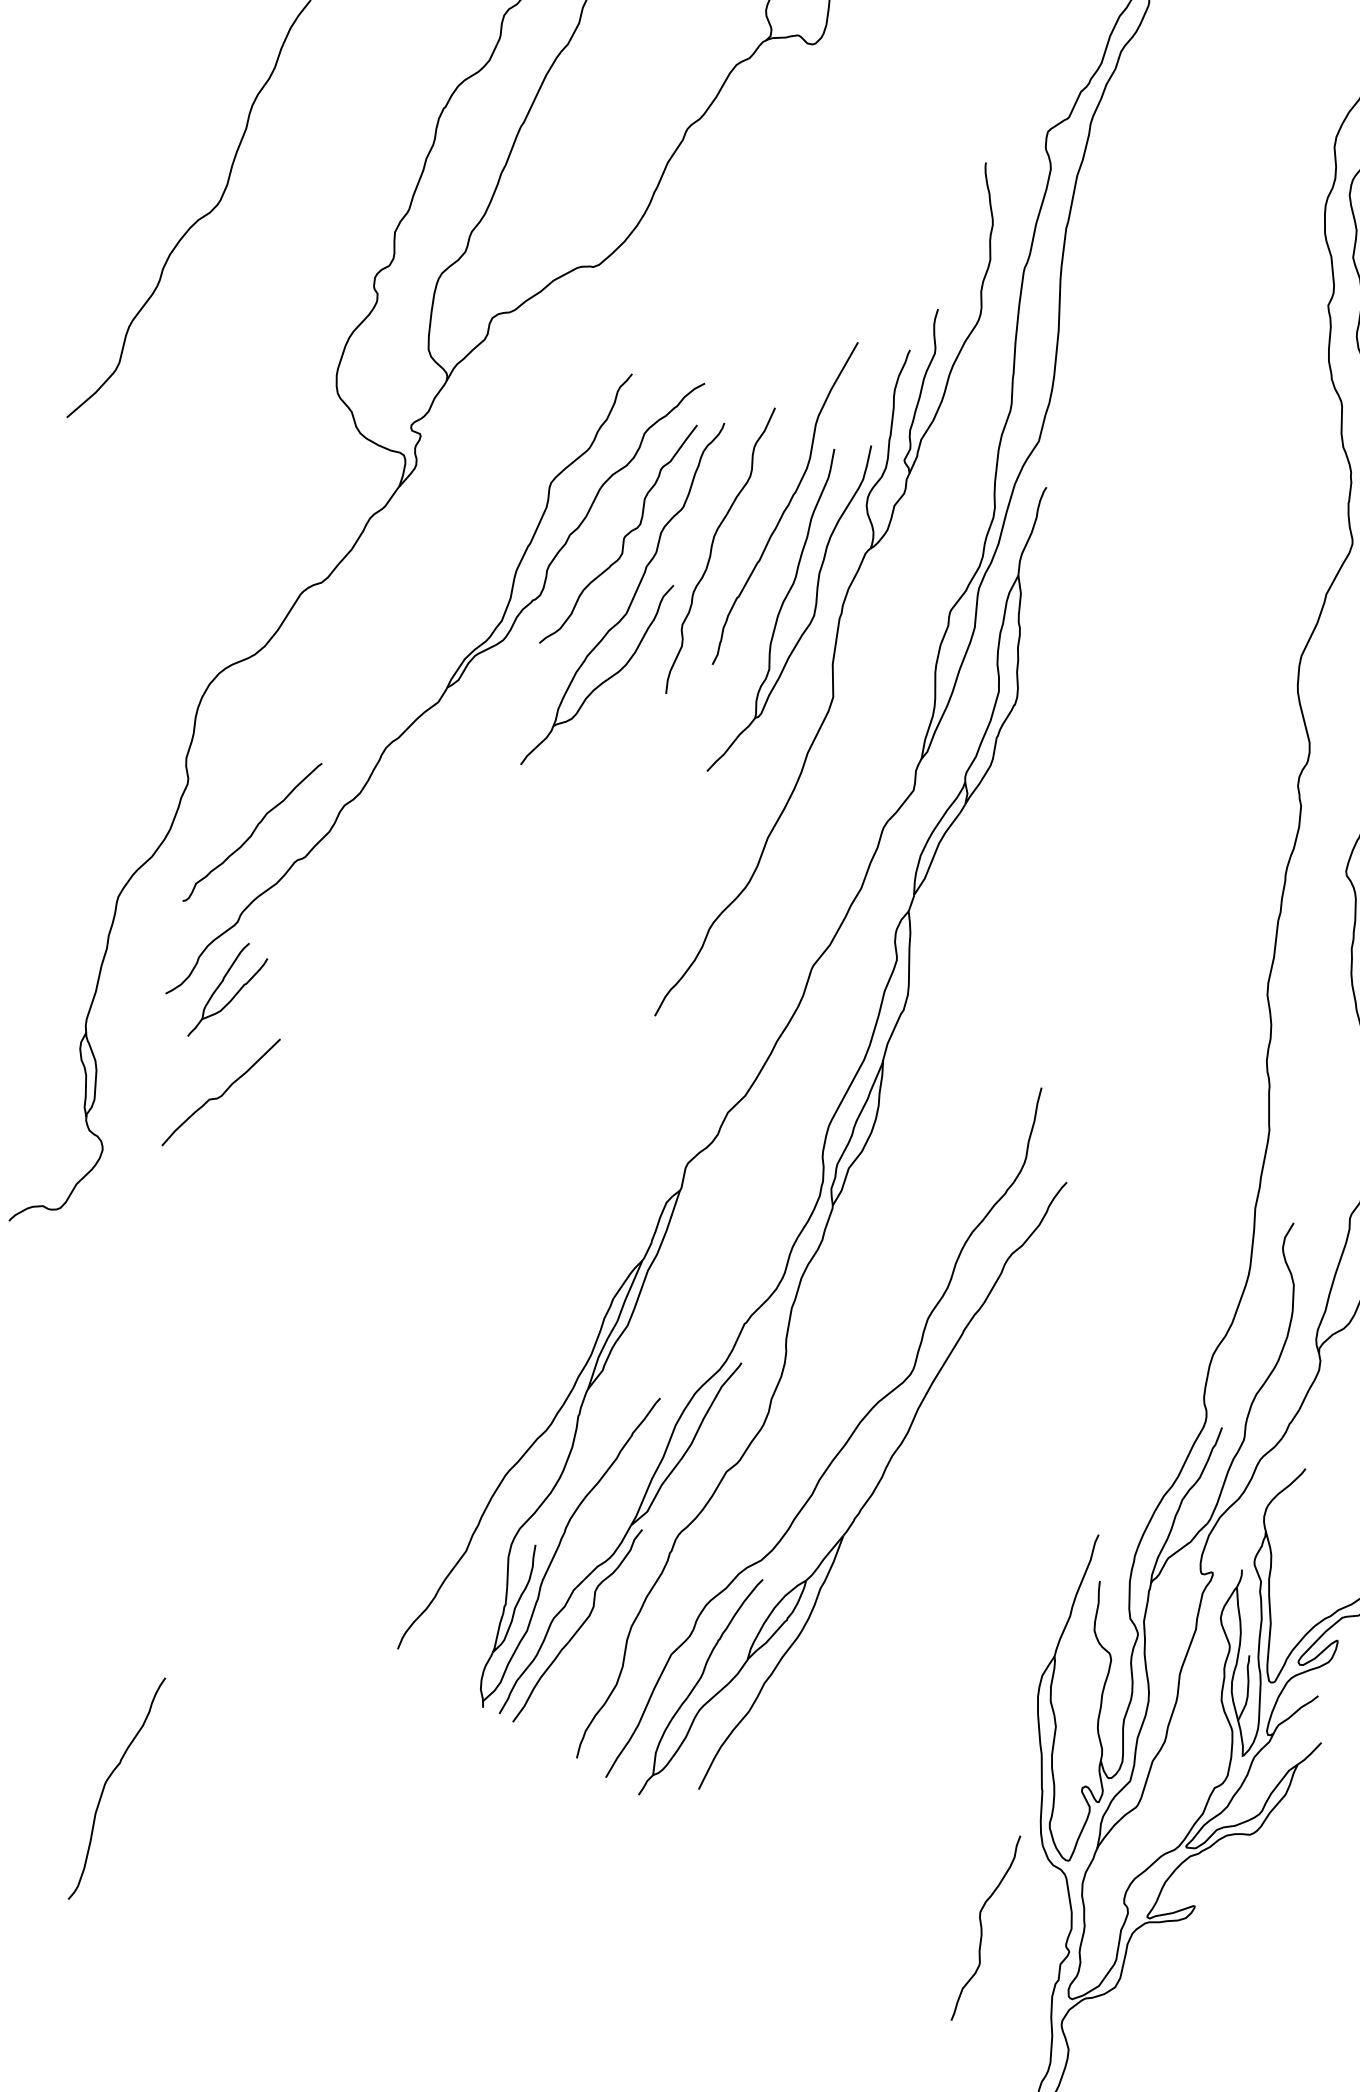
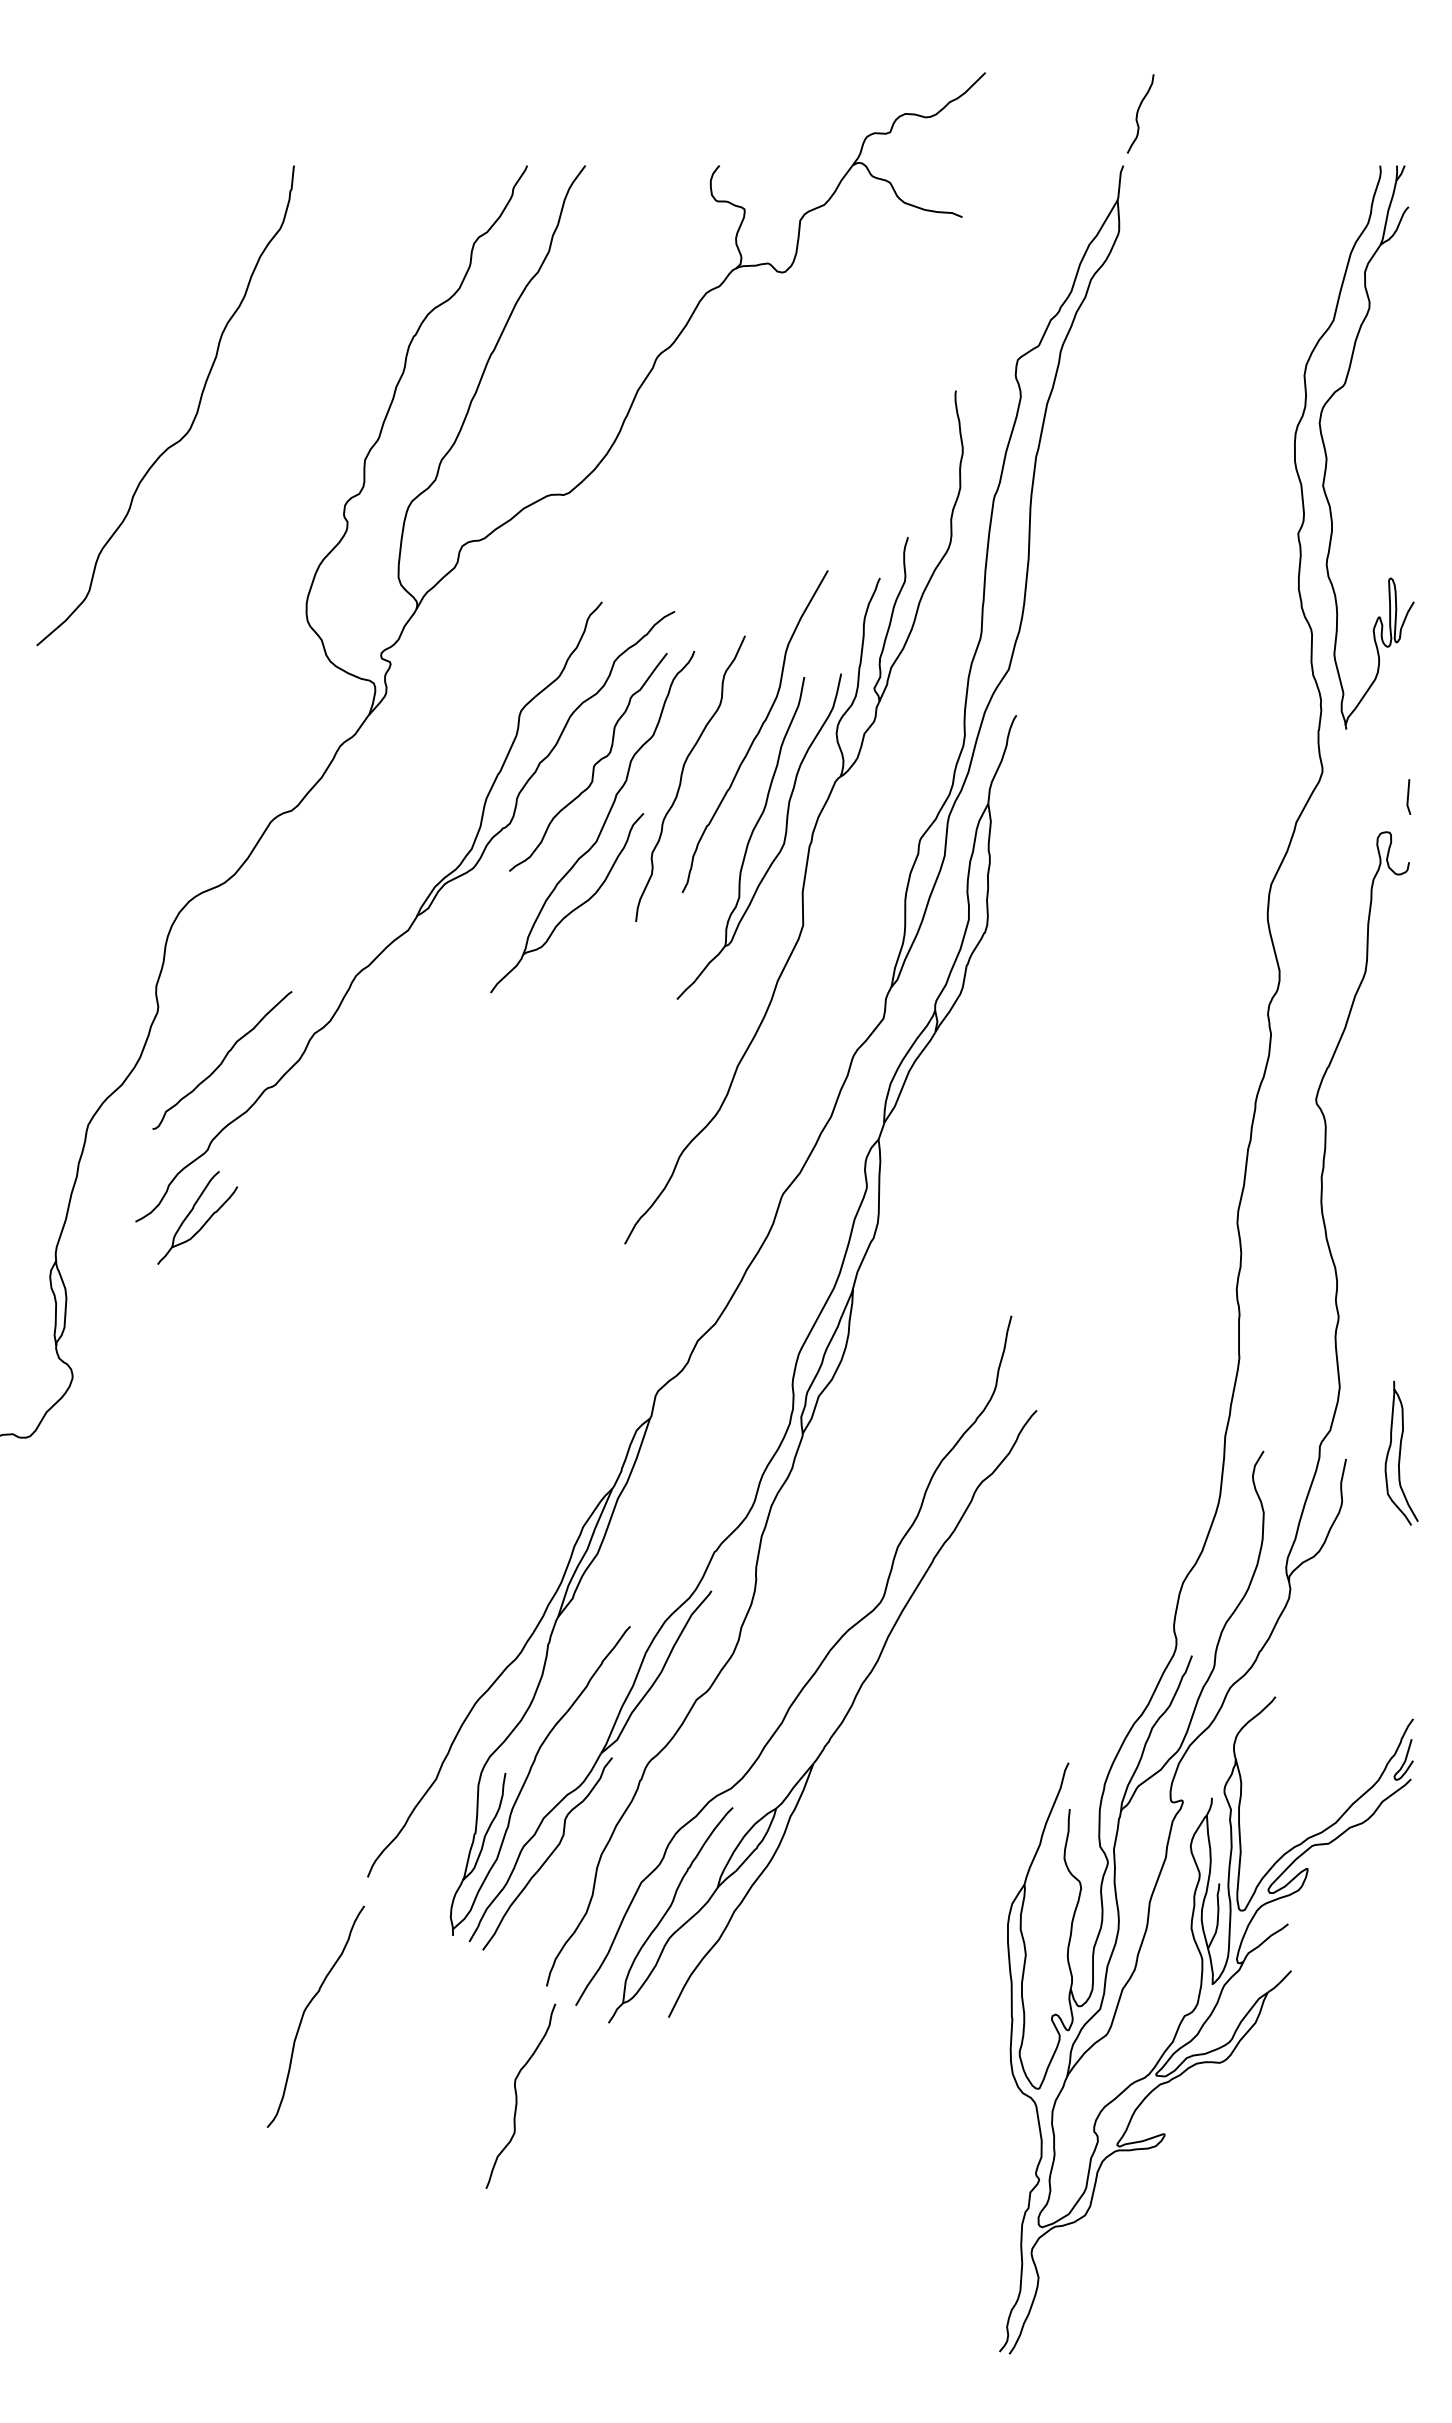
curve: (222, 1093) -> (192, 1321), removed
curve: (106, 1783) -> (305, 2011), moved
curve: (982, 1927) -> (517, 2095), moved

